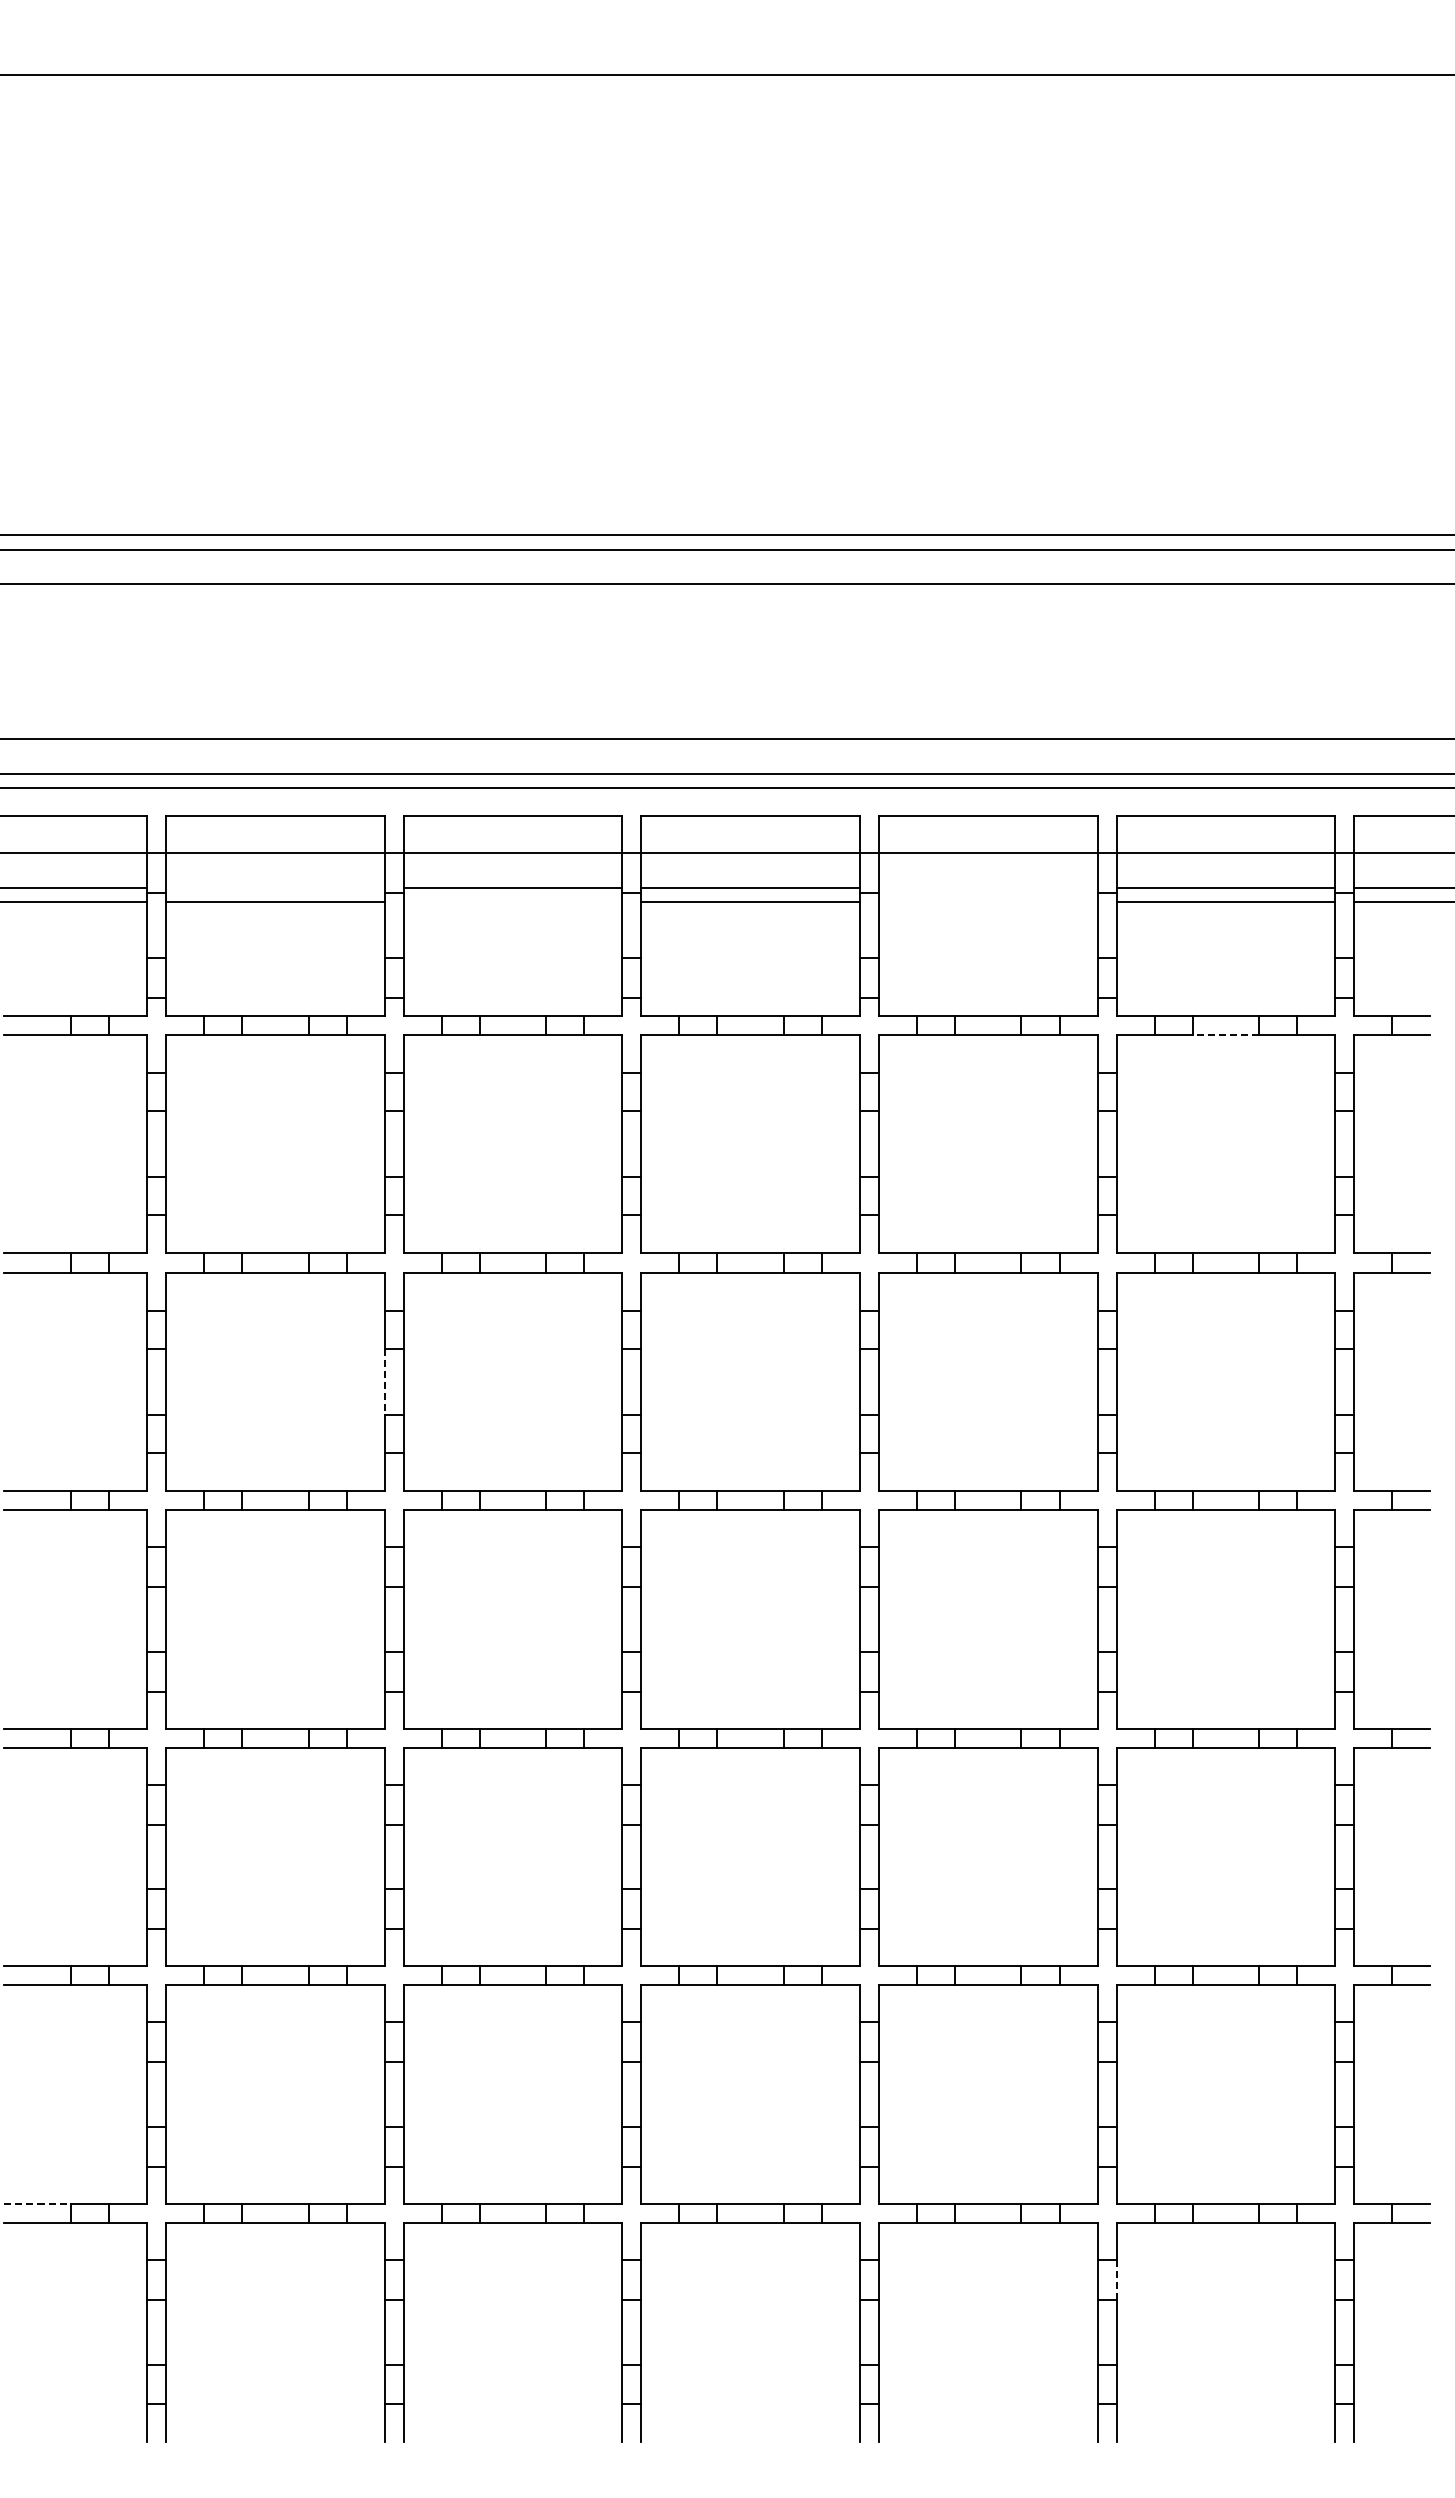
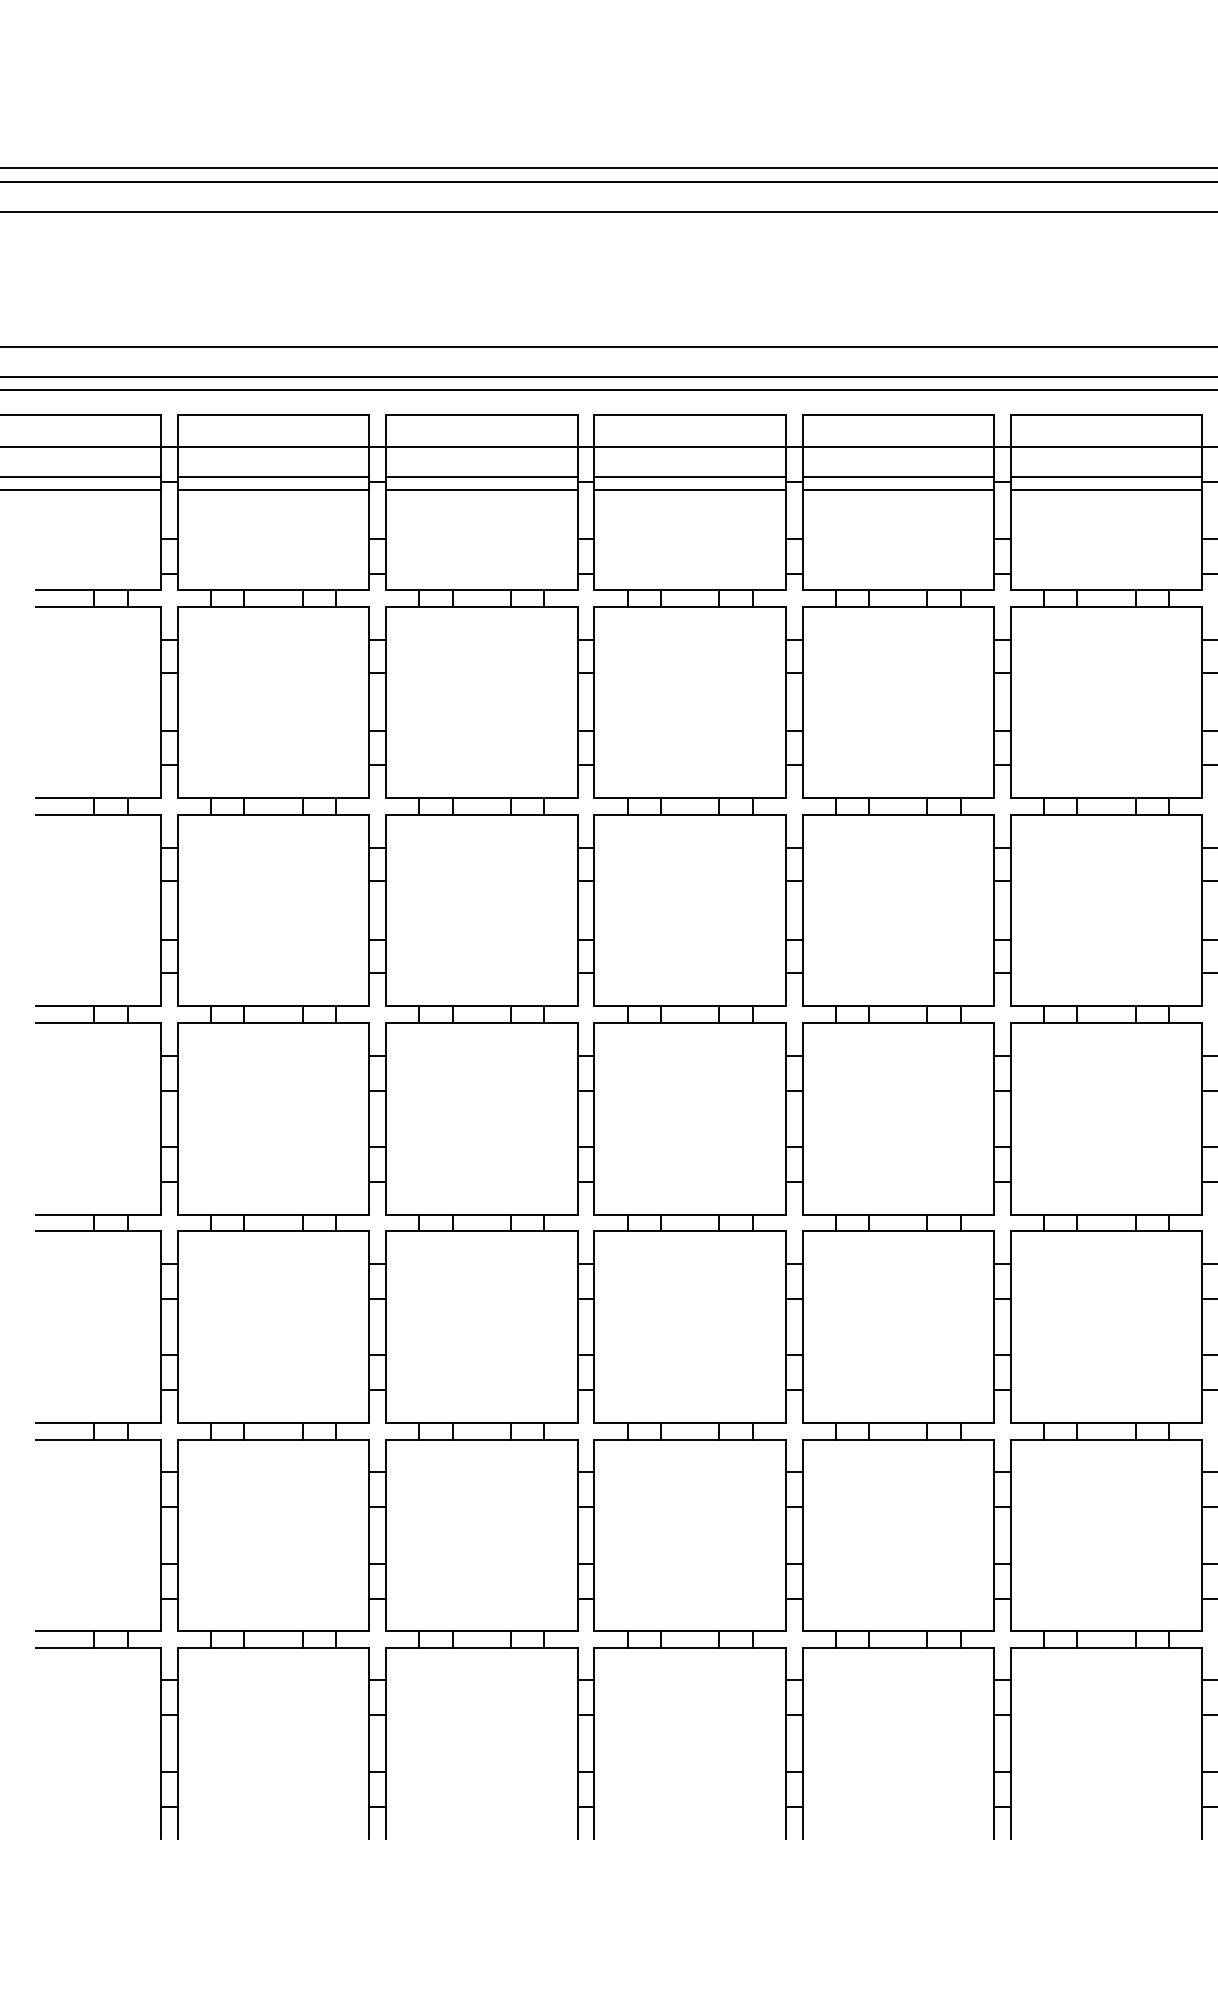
line: (275, 887) -> (273, 477), added
line: (987, 887) -> (897, 477), added
line: (512, 902) -> (481, 490), added
line: (987, 902) -> (897, 490), added
line: (1225, 1034) -> (1106, 606), dashed -> solid
line: (384, 1382) -> (369, 911), dashed -> solid
line: (38, 2203) -> (65, 1630), dashed -> solid
line: (1116, 2279) -> (1010, 1697), dashed -> solid

